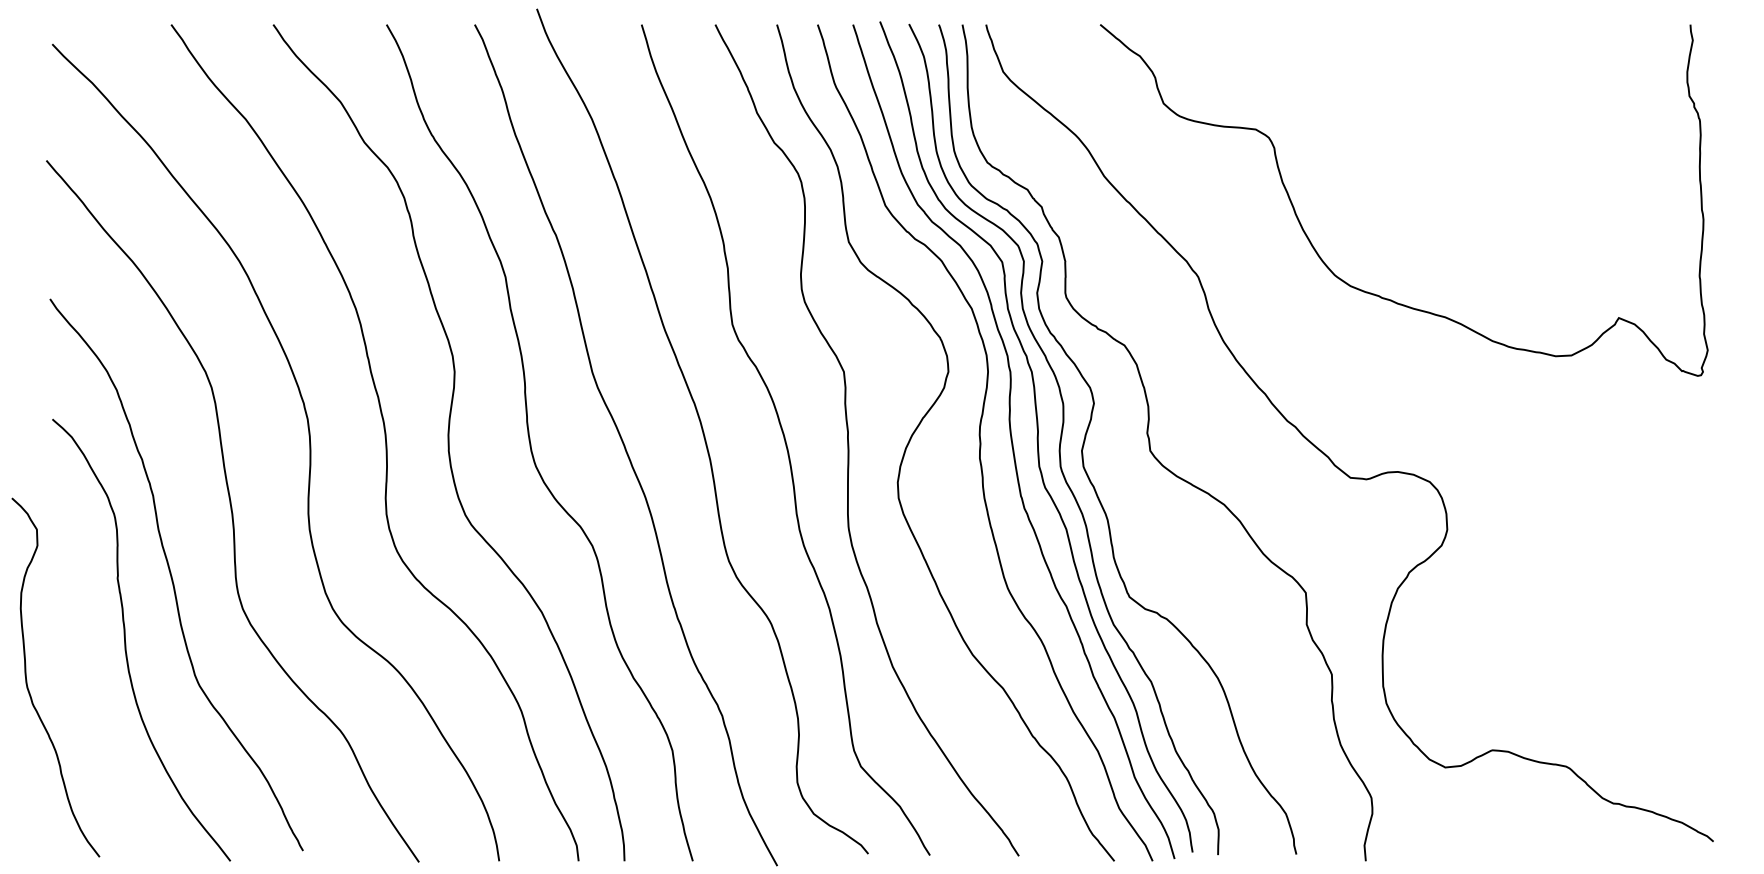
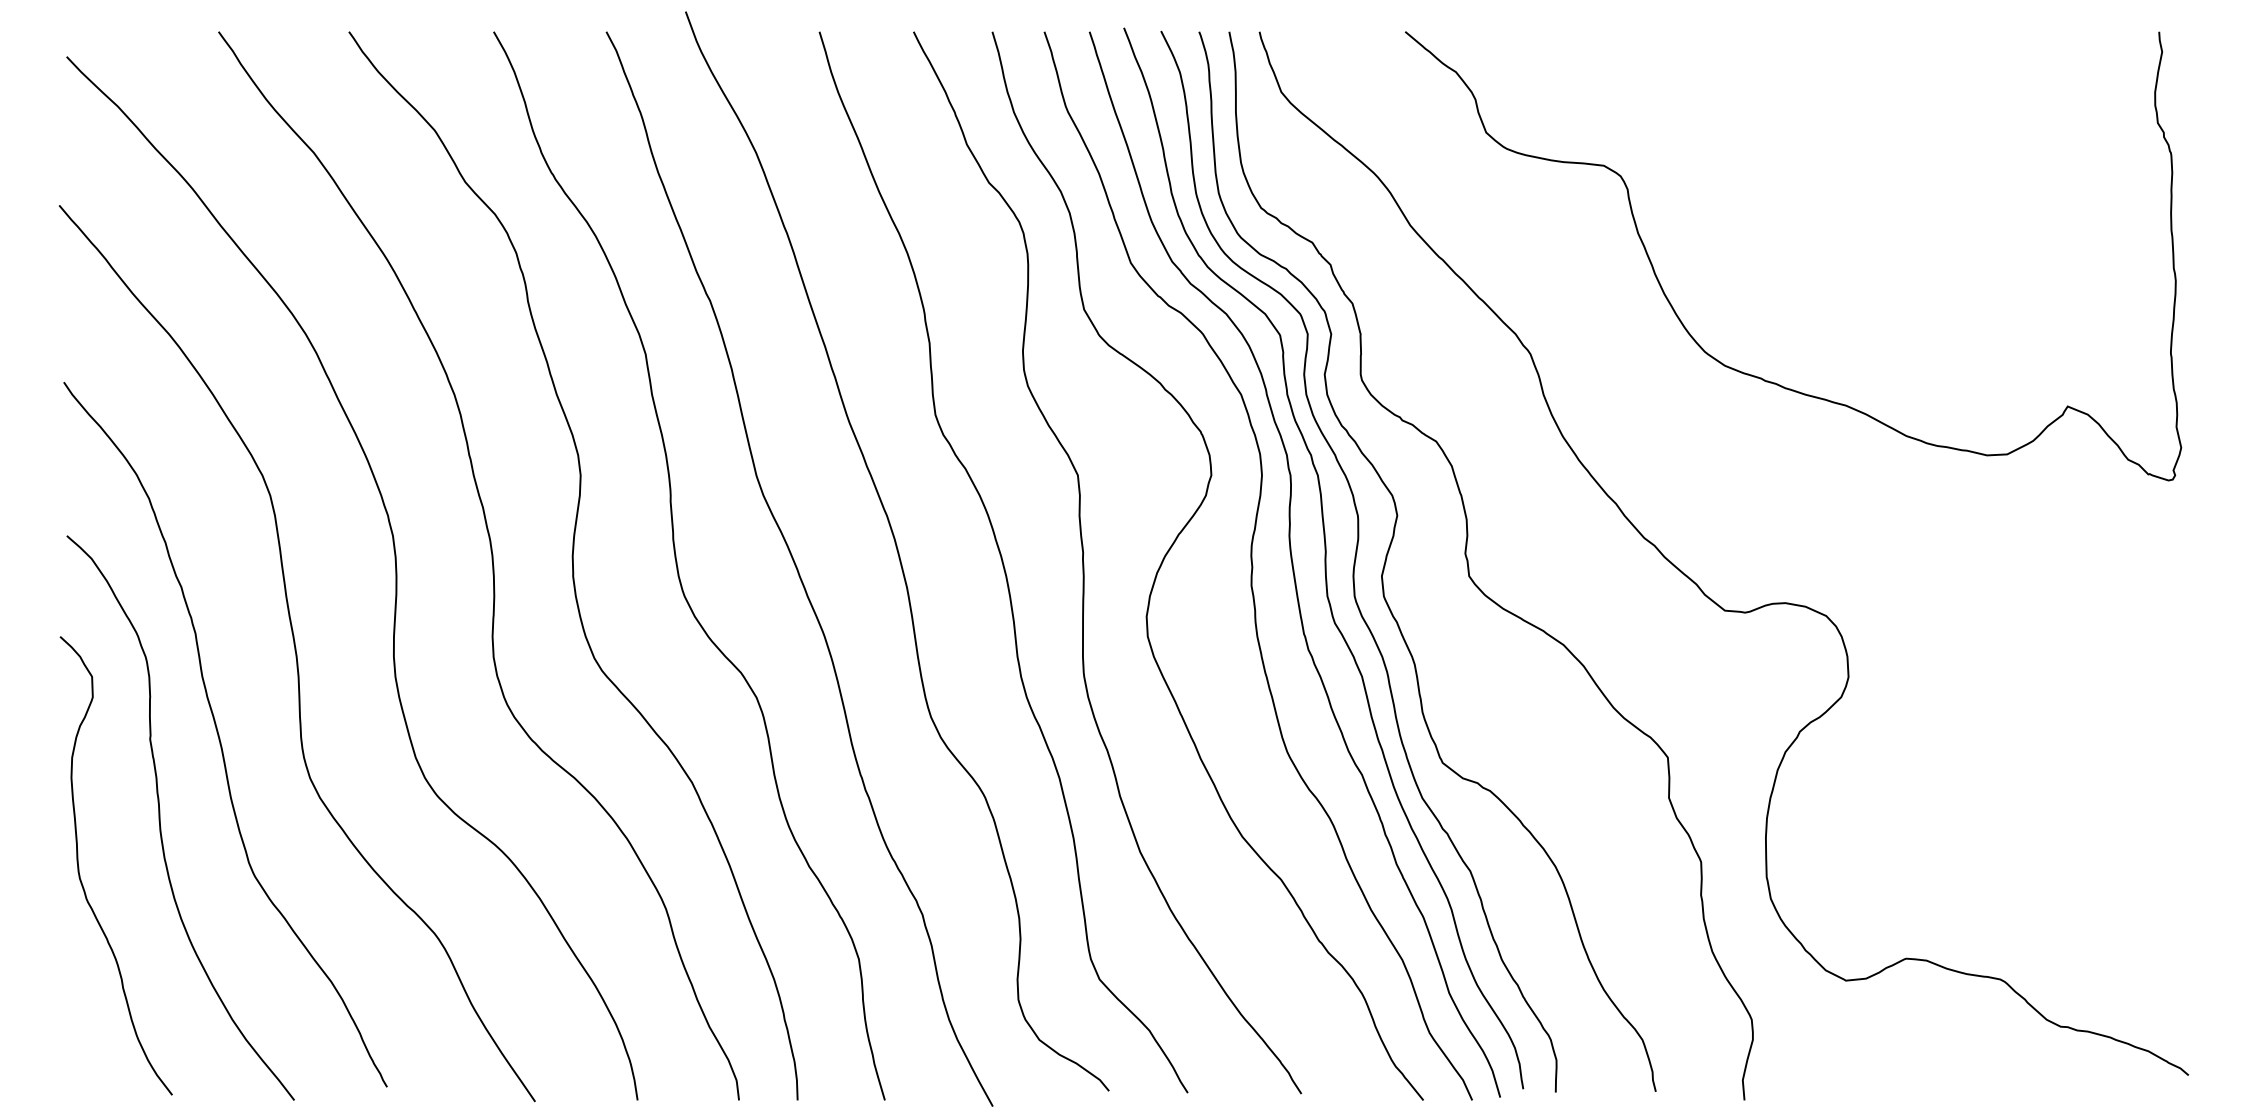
curve: (27, 678) -> (79, 867), moved

